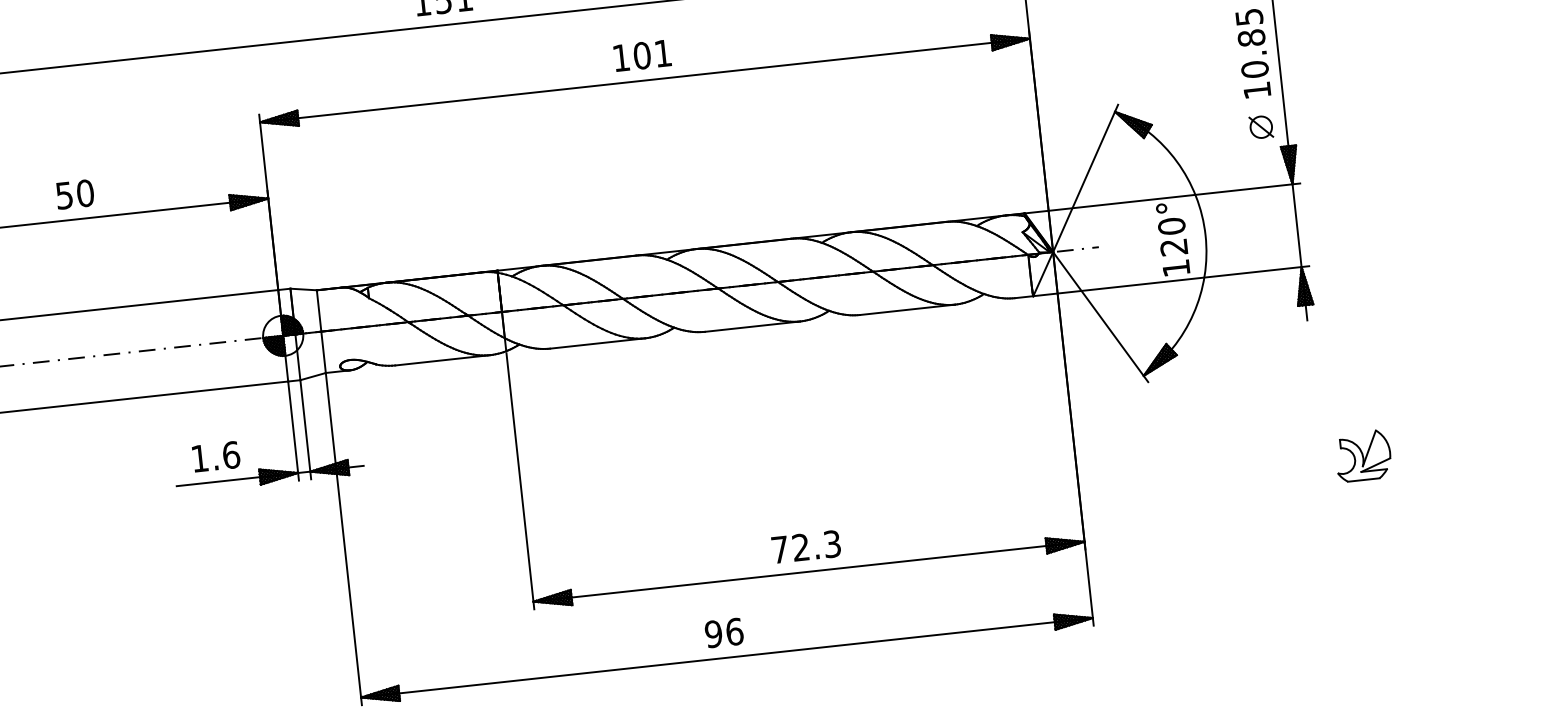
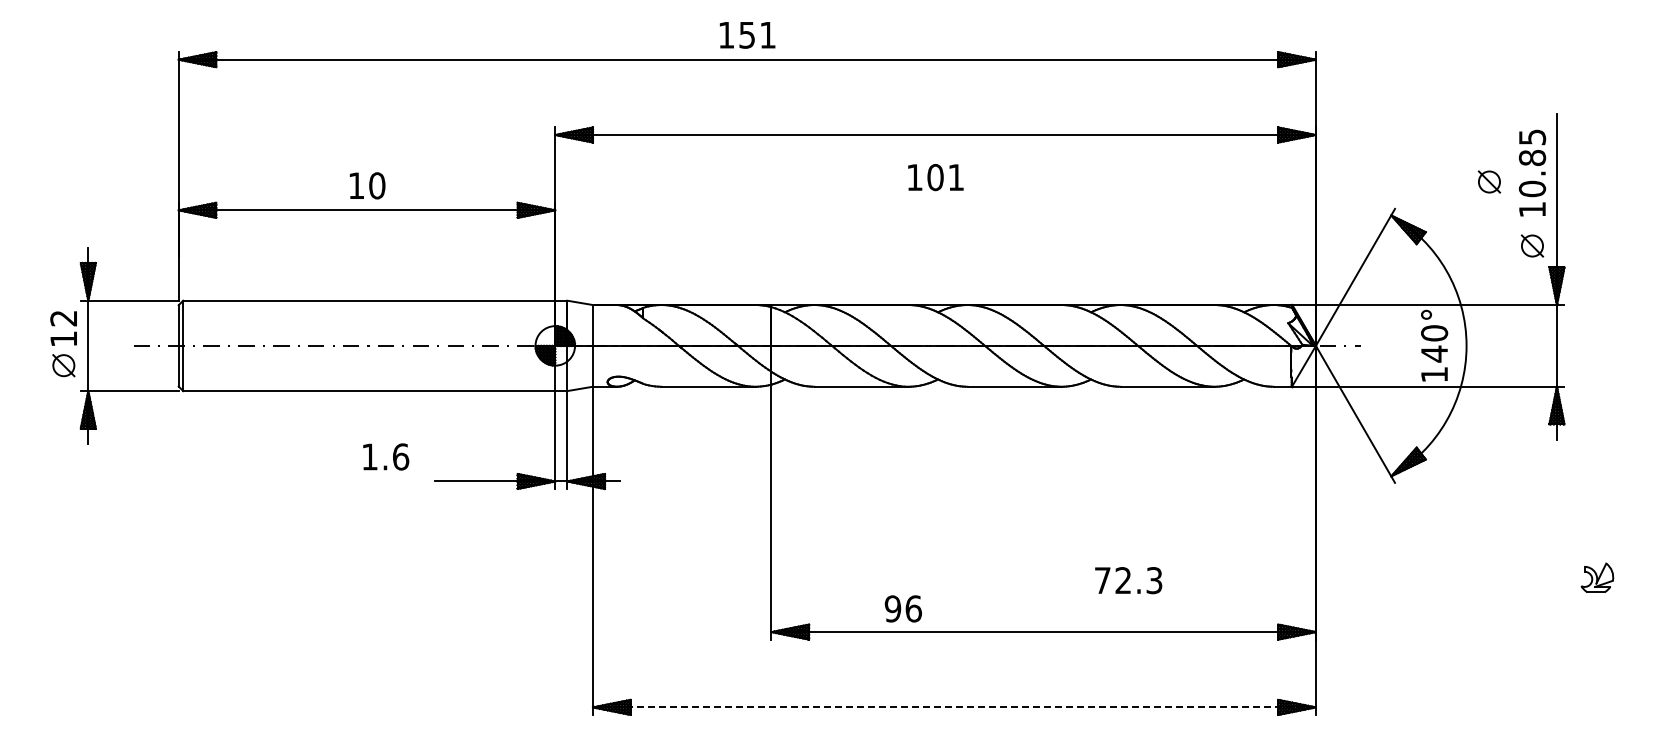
text: (642, 55) -> (935, 177), moved
part: (1210, 66) -> (1489, 181), added
text: (64, 195) -> (356, 185), 50 -> 10
text: (1173, 246) -> (1434, 353), 120° -> 140°
part: (1363, 455) -> (1597, 577), size x0.6
text: (216, 456) -> (386, 456), moved
text: (806, 546) -> (1128, 580), moved
text: (723, 632) -> (902, 608), moved
line: (727, 657) -> (954, 707), solid -> dashed

